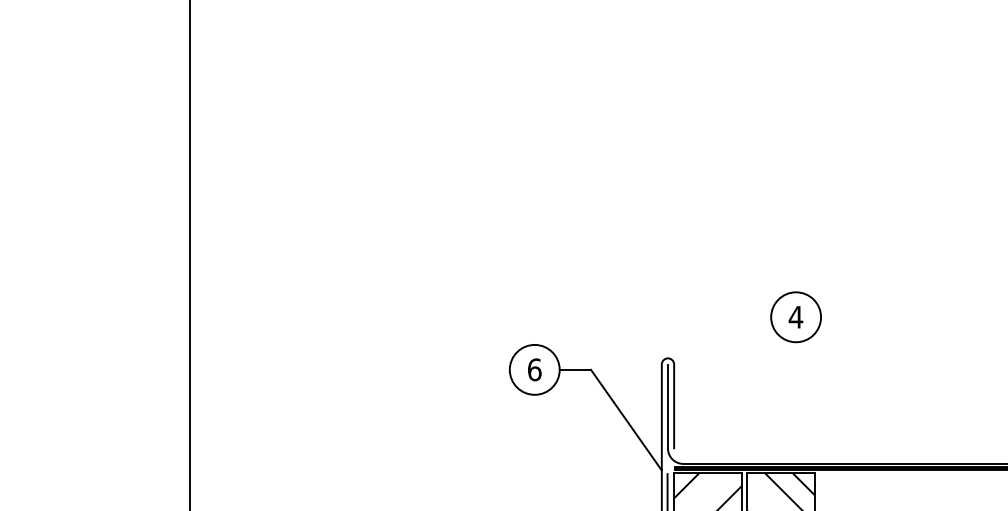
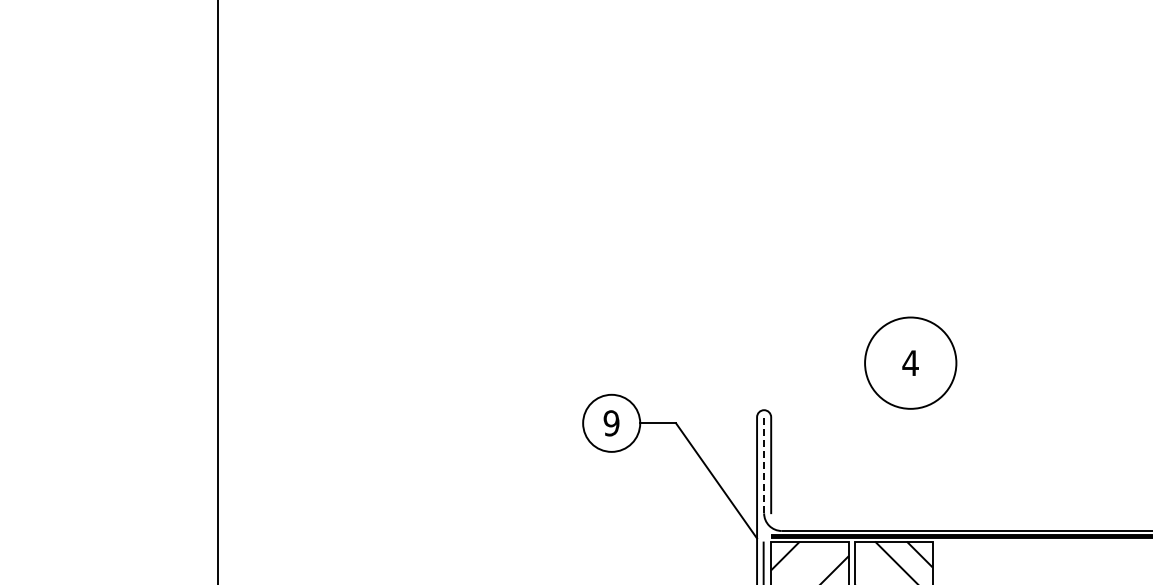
circle: (795, 316) -> (910, 362), size x1.6
text: (534, 369) -> (611, 423), 6 -> 9
line: (668, 405) -> (764, 464), solid -> dashed

